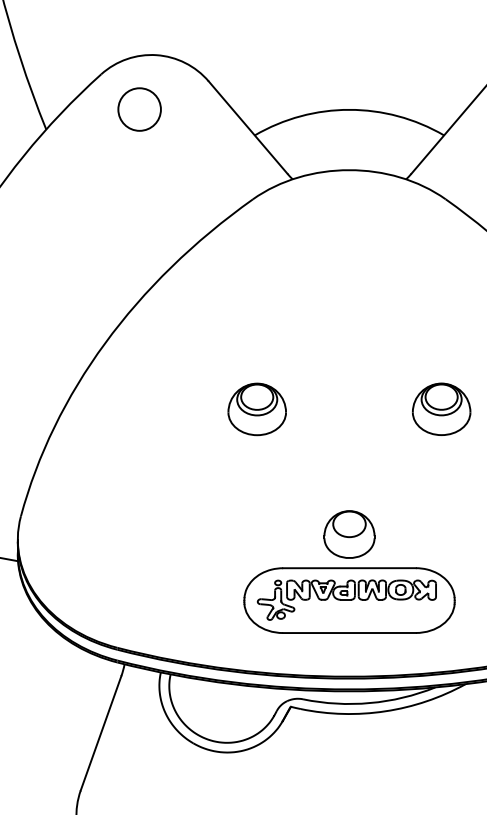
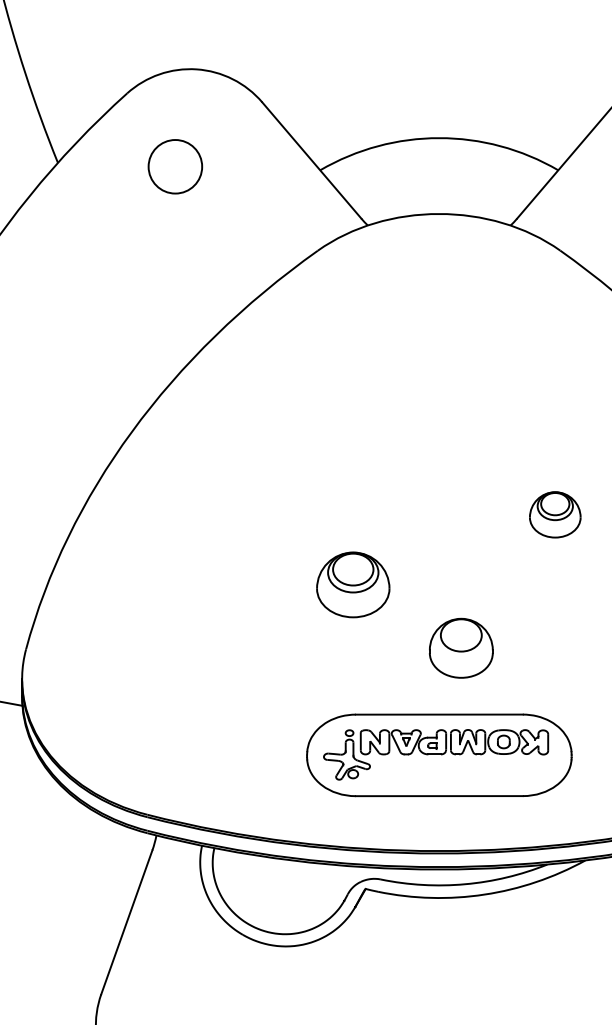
circle: (139, 109) -> (175, 166), moved
part: (257, 409) -> (353, 584), moved
part: (441, 409) -> (555, 514), size x0.7
part: (349, 533) -> (461, 647), moved

